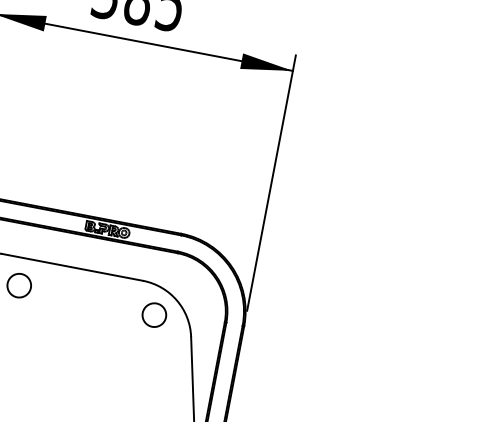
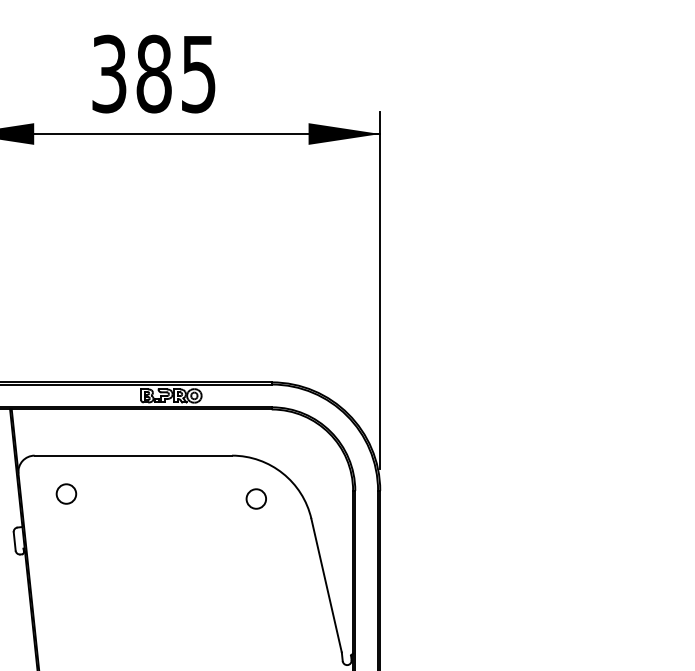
circle: (19, 285) -> (66, 493), size x0.6
circle: (154, 314) -> (256, 498), size x0.6

